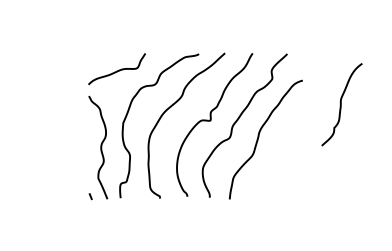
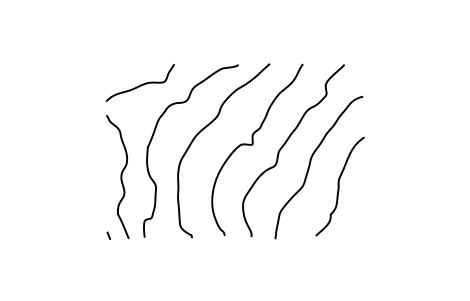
curve: (341, 104) -> (339, 186), moved

